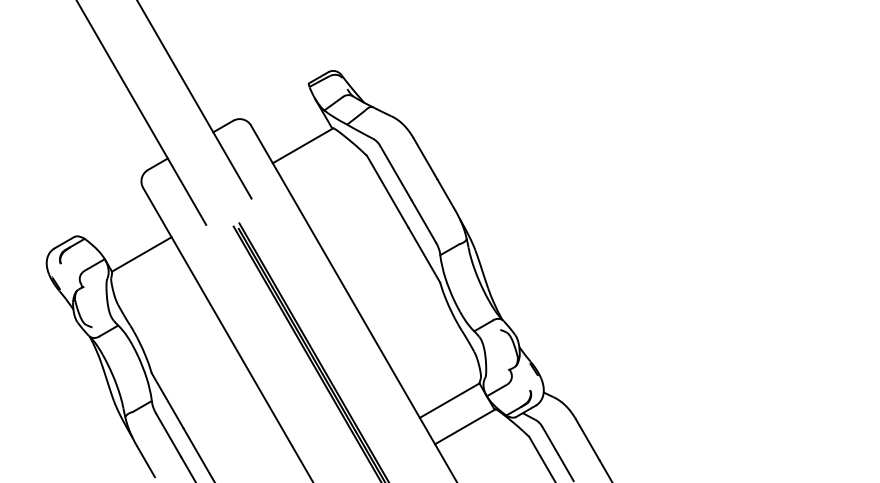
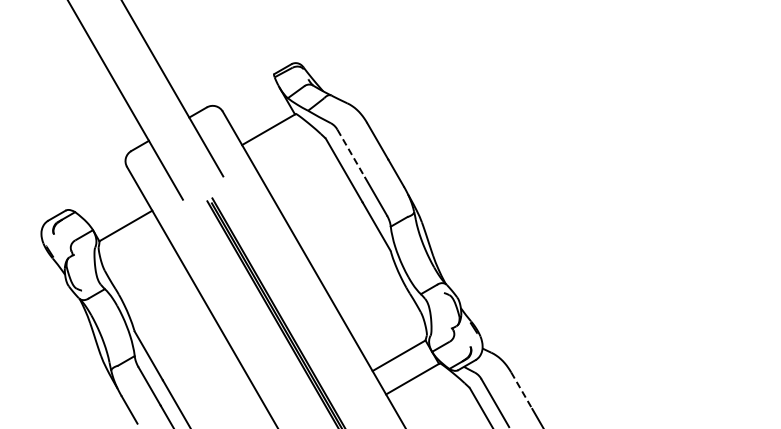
line: (396, 172) -> (351, 153), solid -> dashed
line: (588, 440) -> (522, 391), solid -> dashed

